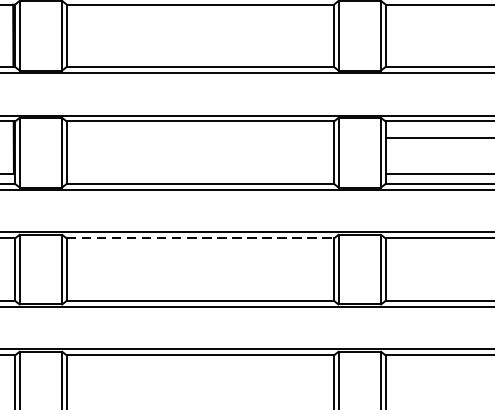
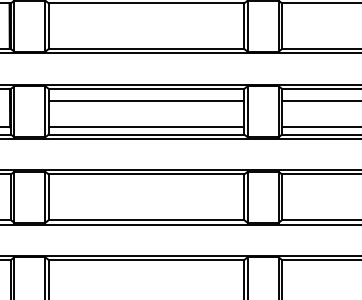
line: (200, 137) -> (146, 100), added
line: (200, 174) -> (146, 127), added
line: (200, 238) -> (146, 174), dashed -> solid

